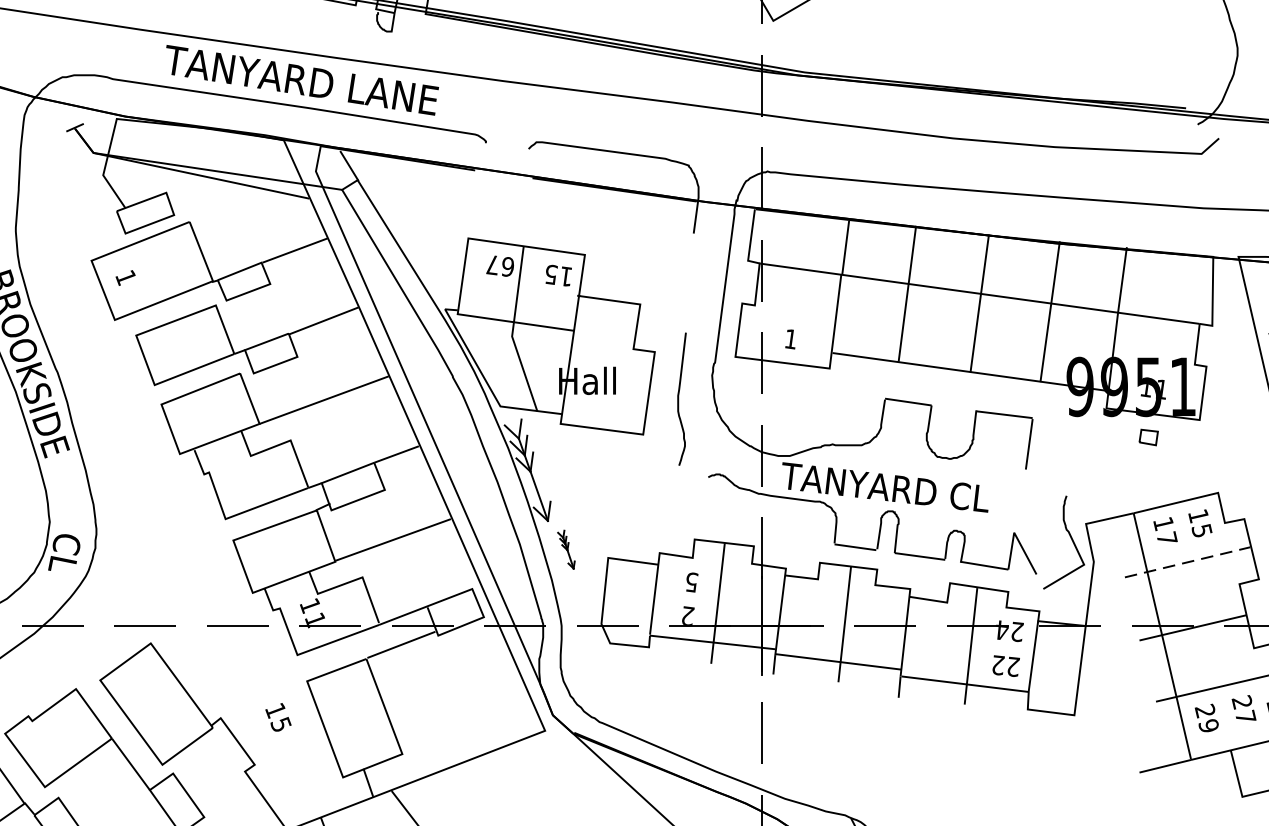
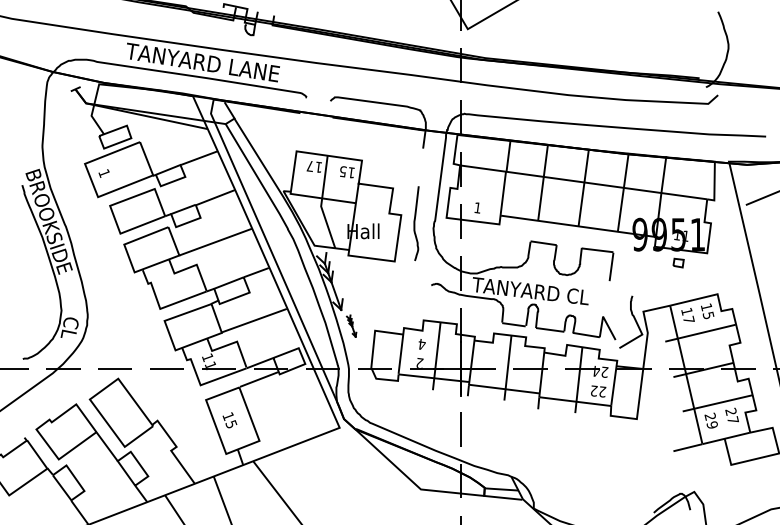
text: (507, 265) -> (318, 166), 67 -> 17
curve: (680, 398) -> (415, 223), moved
line: (1187, 562) -> (700, 333), dashed -> solid
text: (690, 582) -> (421, 344), 5 -> 4
text: (277, 717) -> (229, 420), moved

